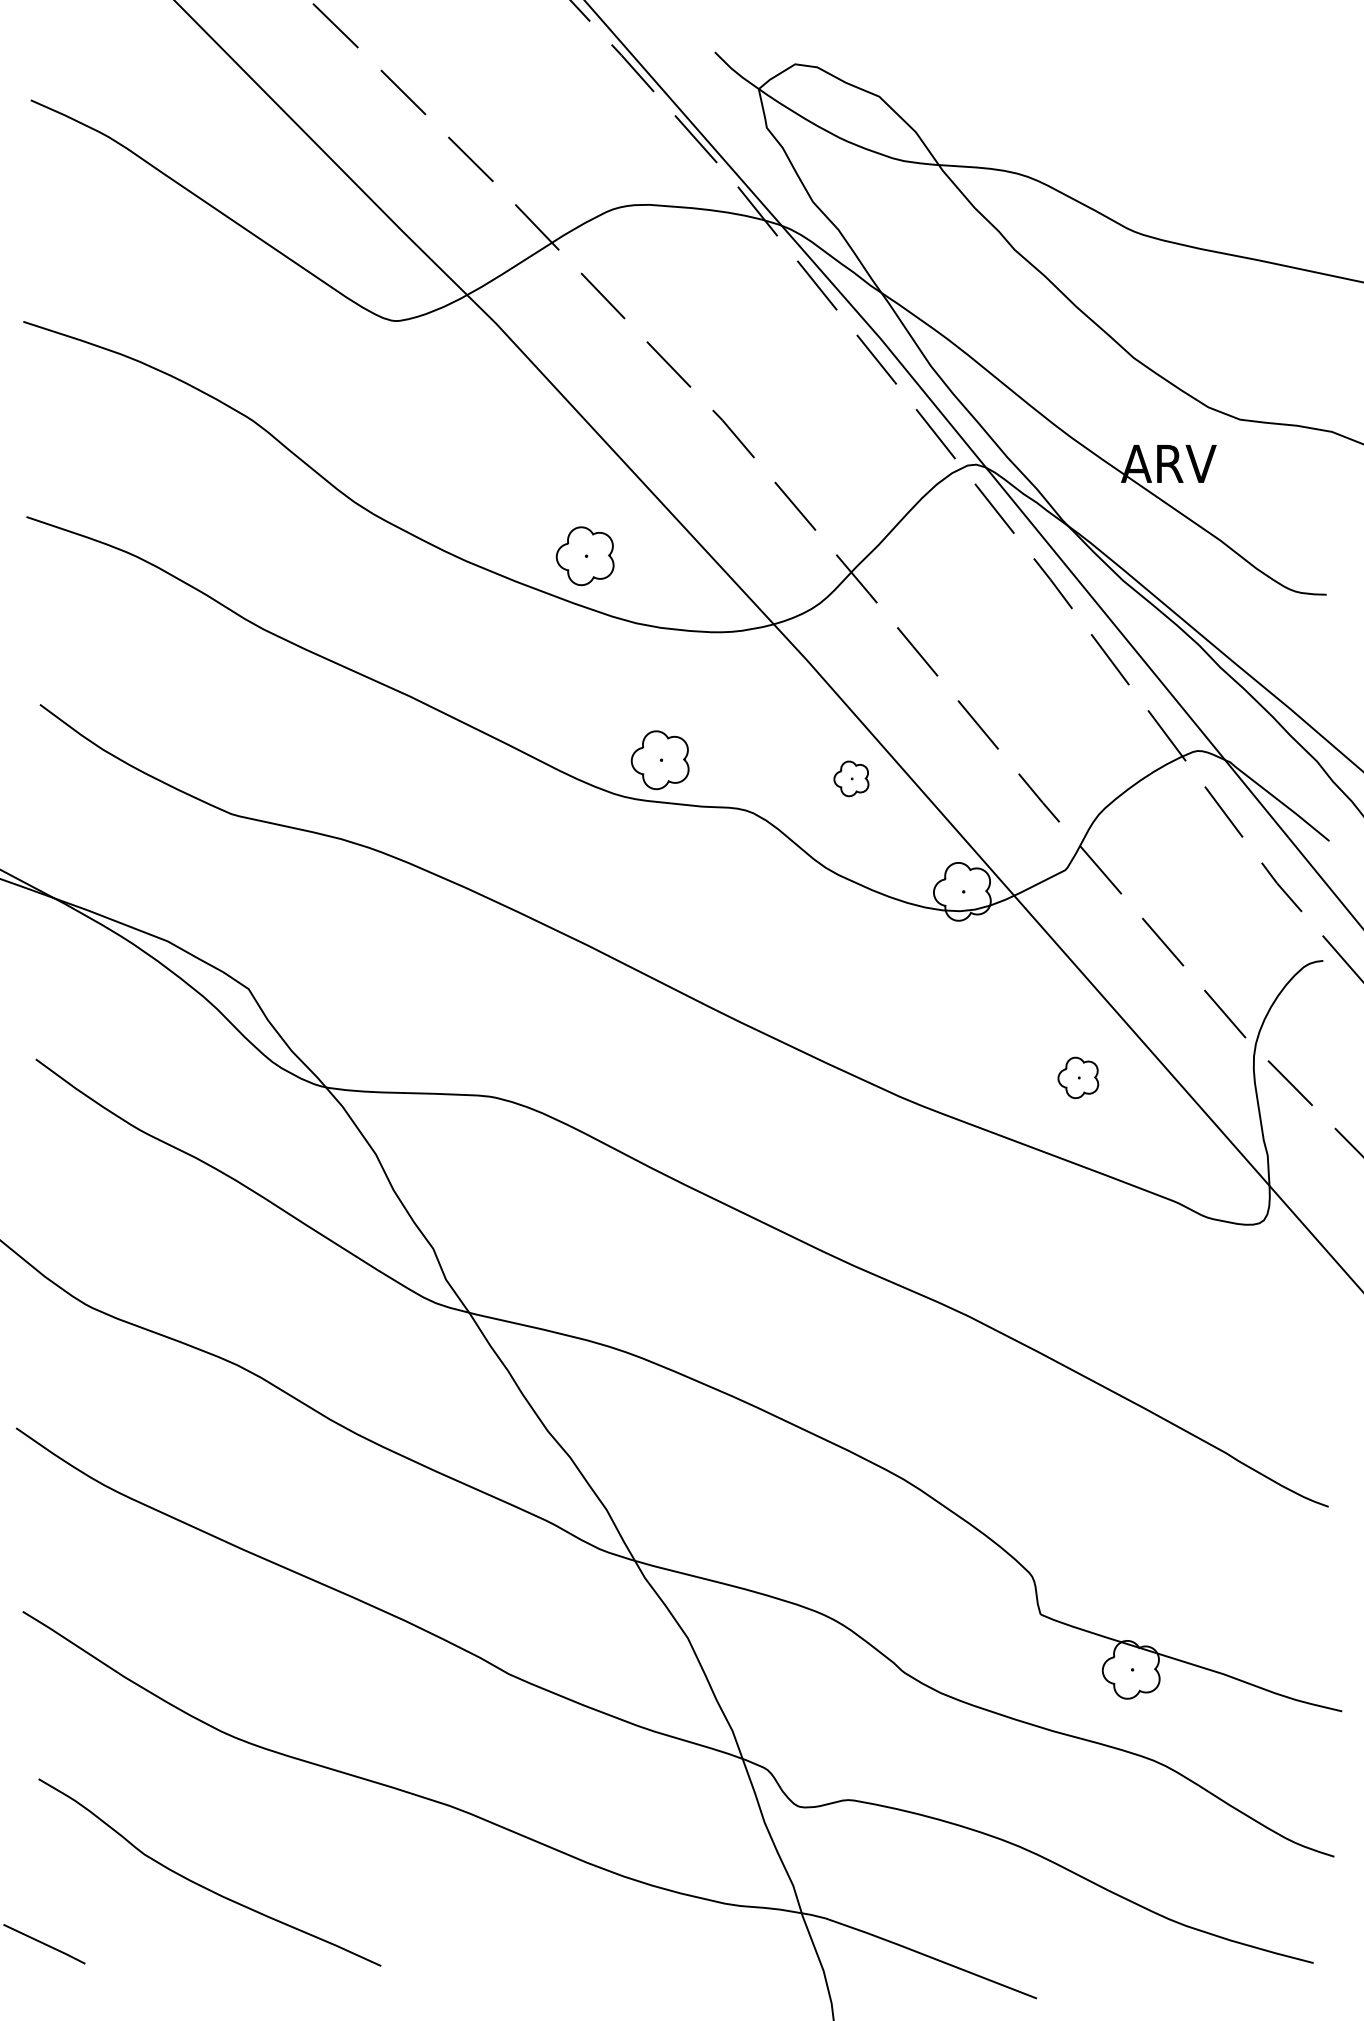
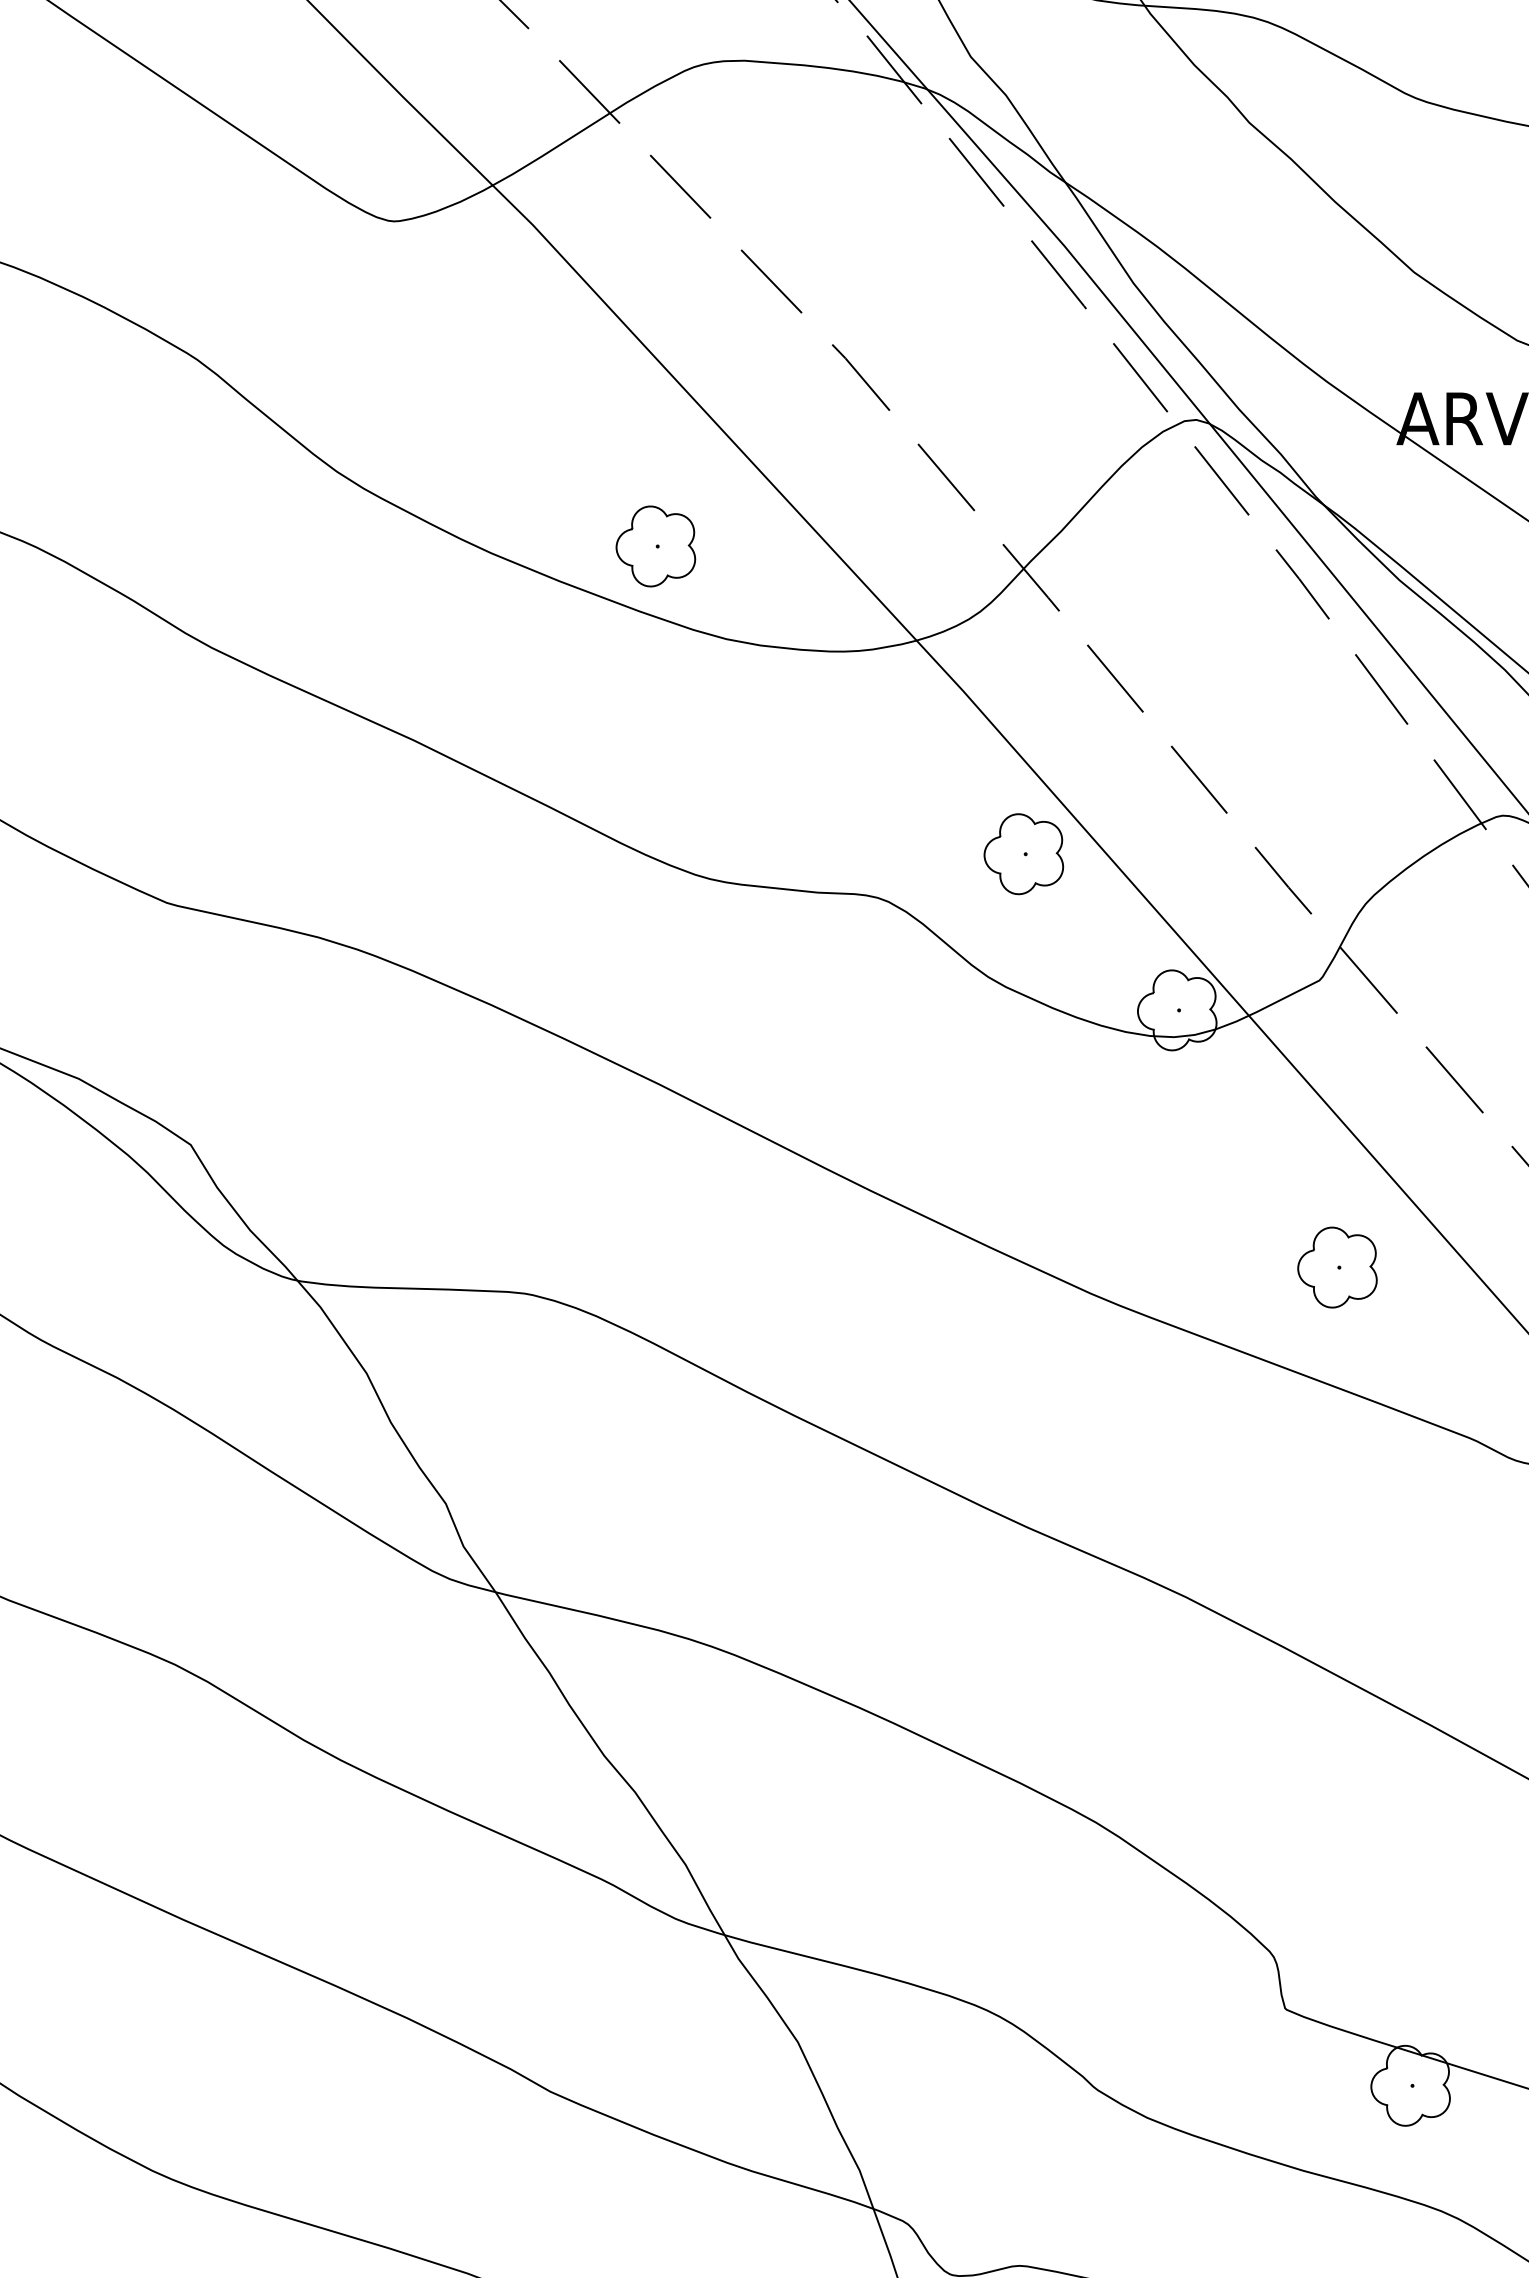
part: (659, 760) -> (758, 828), removed
part: (851, 778) -> (1023, 853), size x1.67
part: (1078, 1077) -> (1337, 1267), size x1.43

